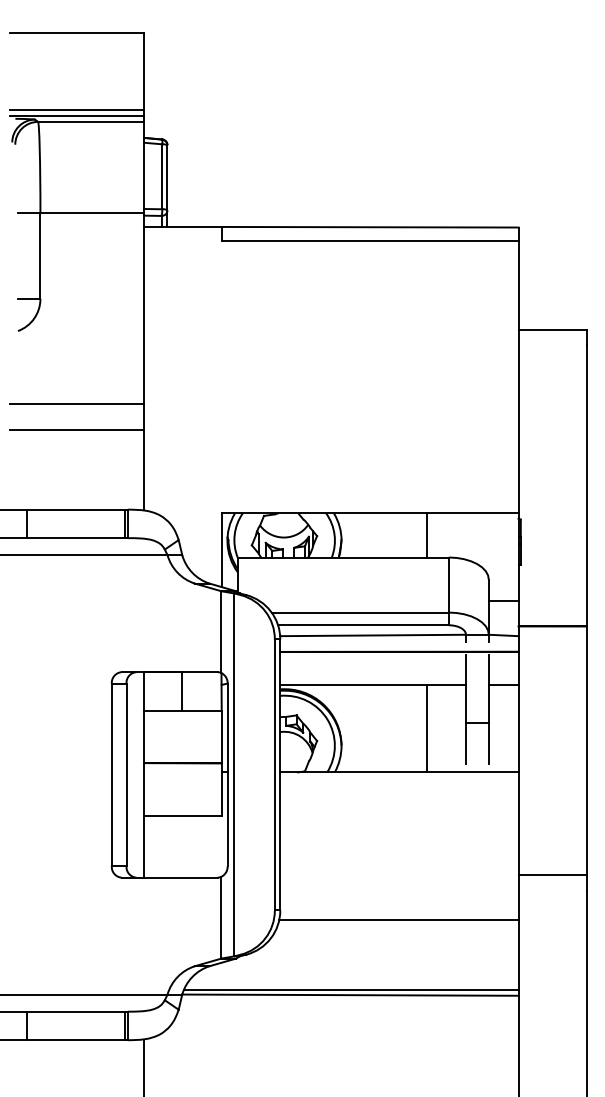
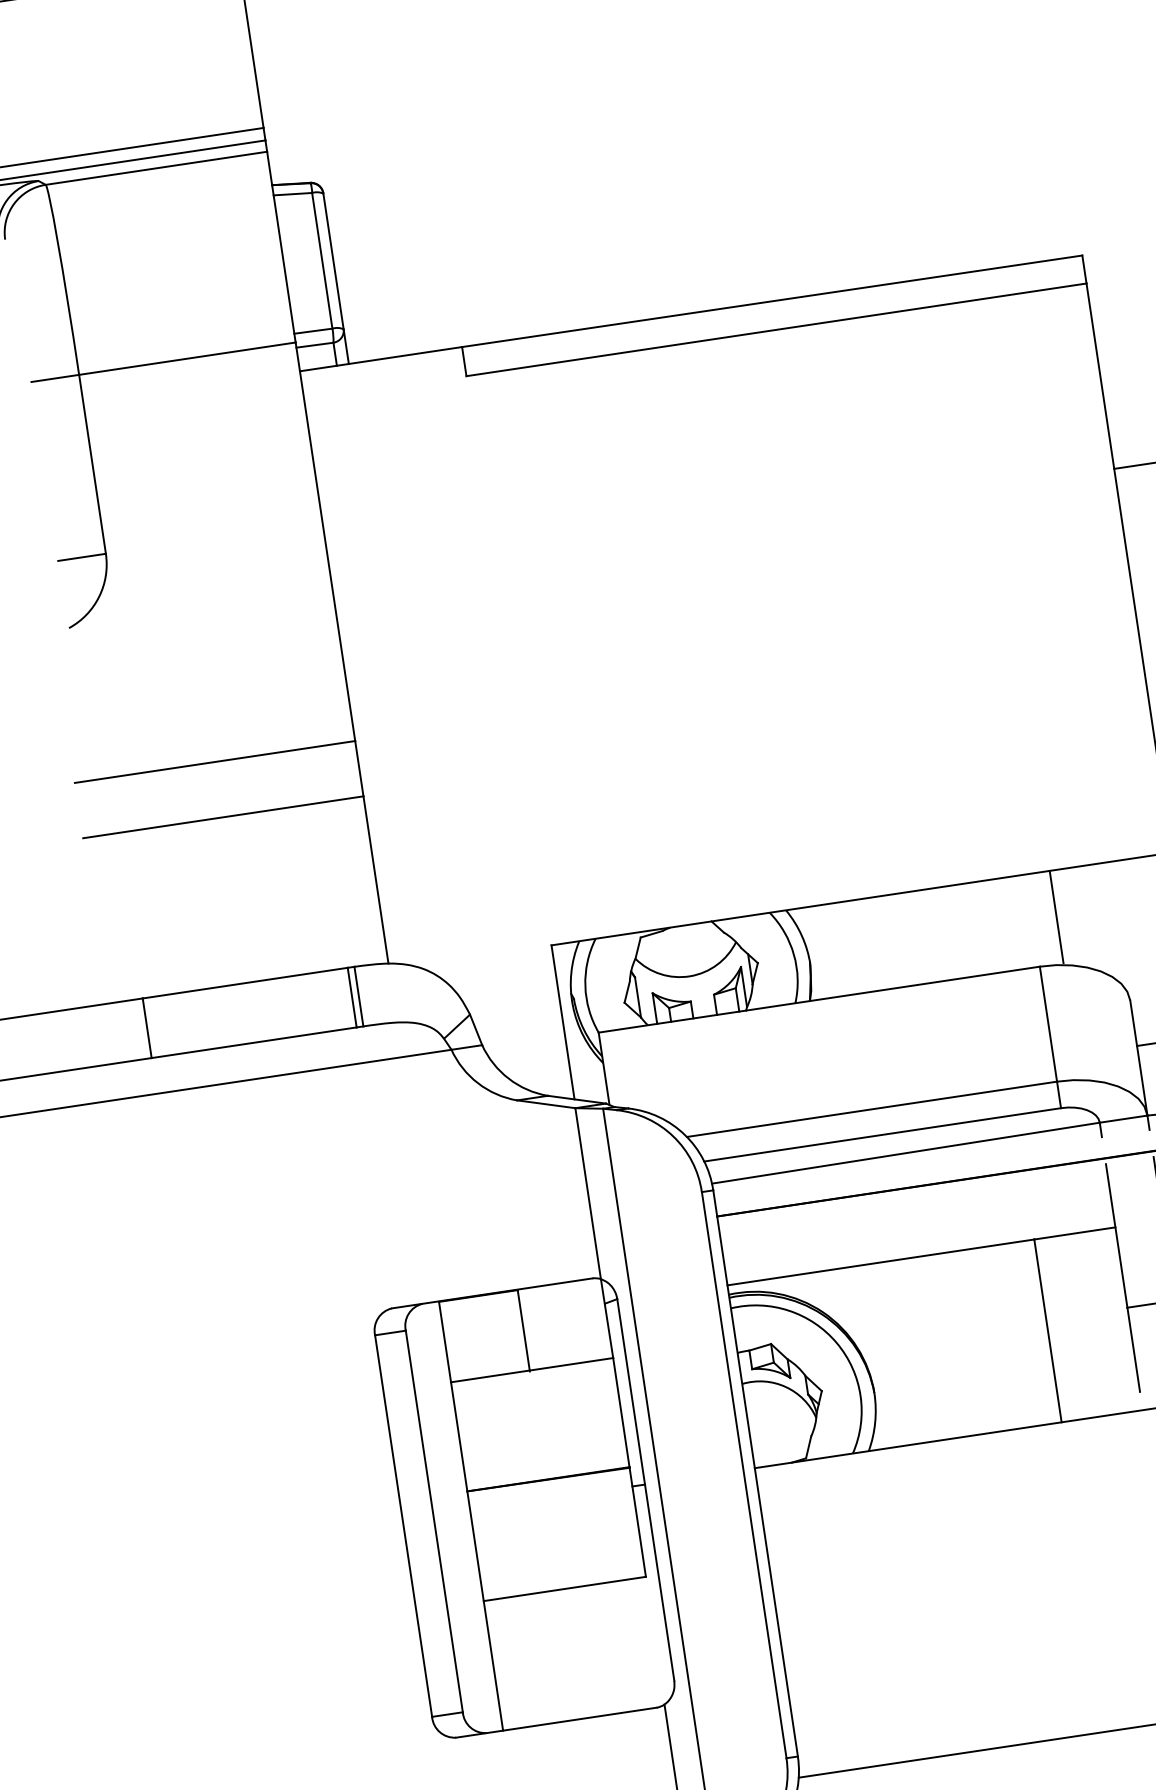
line: (427, 535) -> (1057, 917), moved

